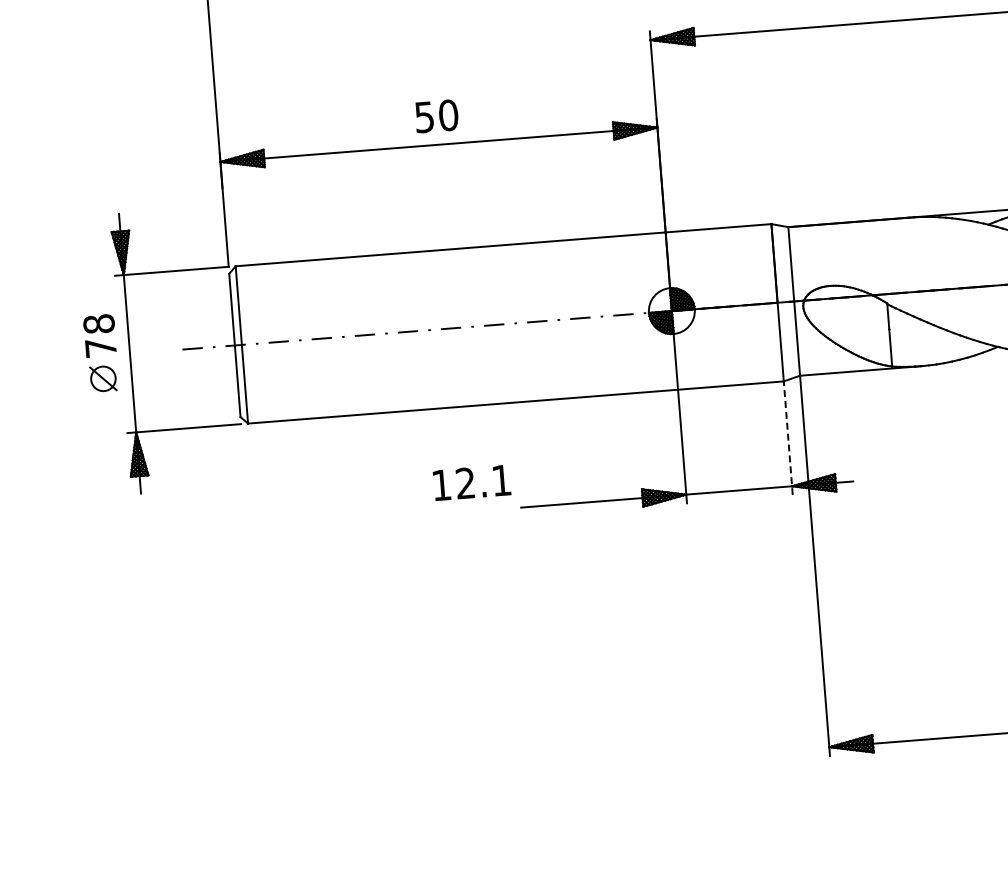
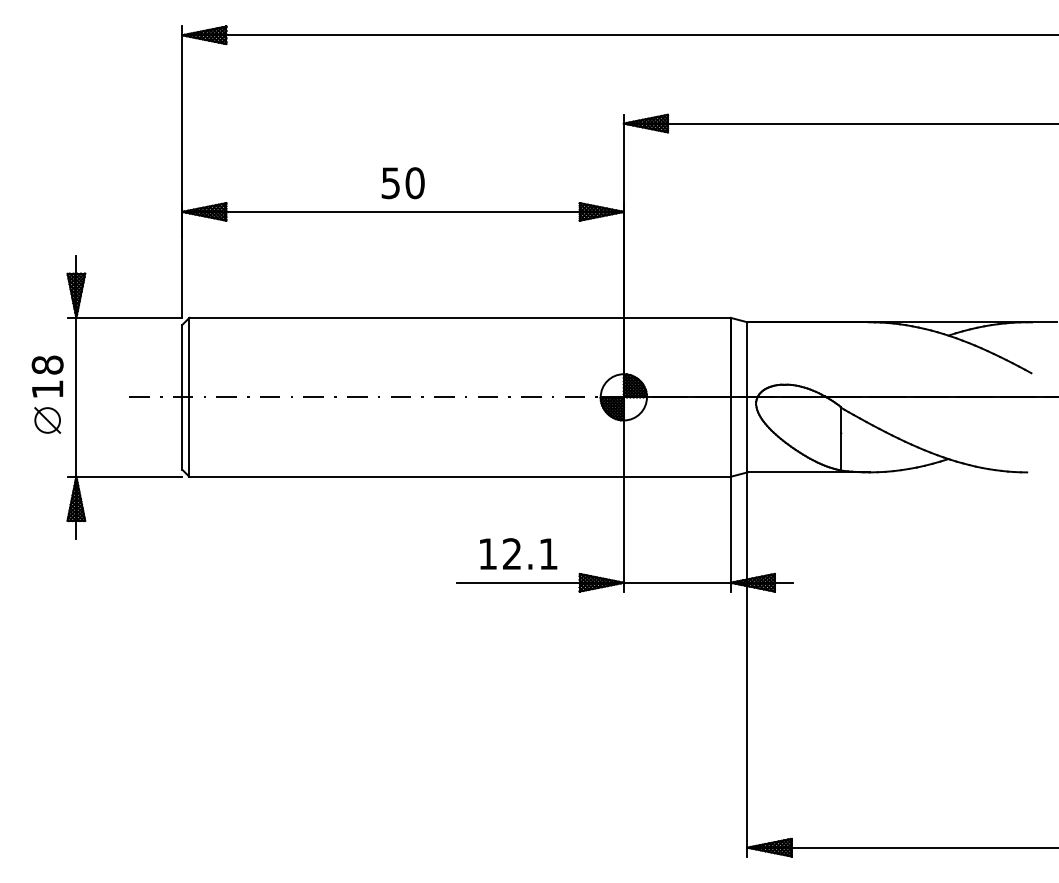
text: (100, 348) -> (47, 389), 78 -> 18
line: (788, 437) -> (730, 533), dashed -> solid
text: (471, 482) -> (518, 553), moved

